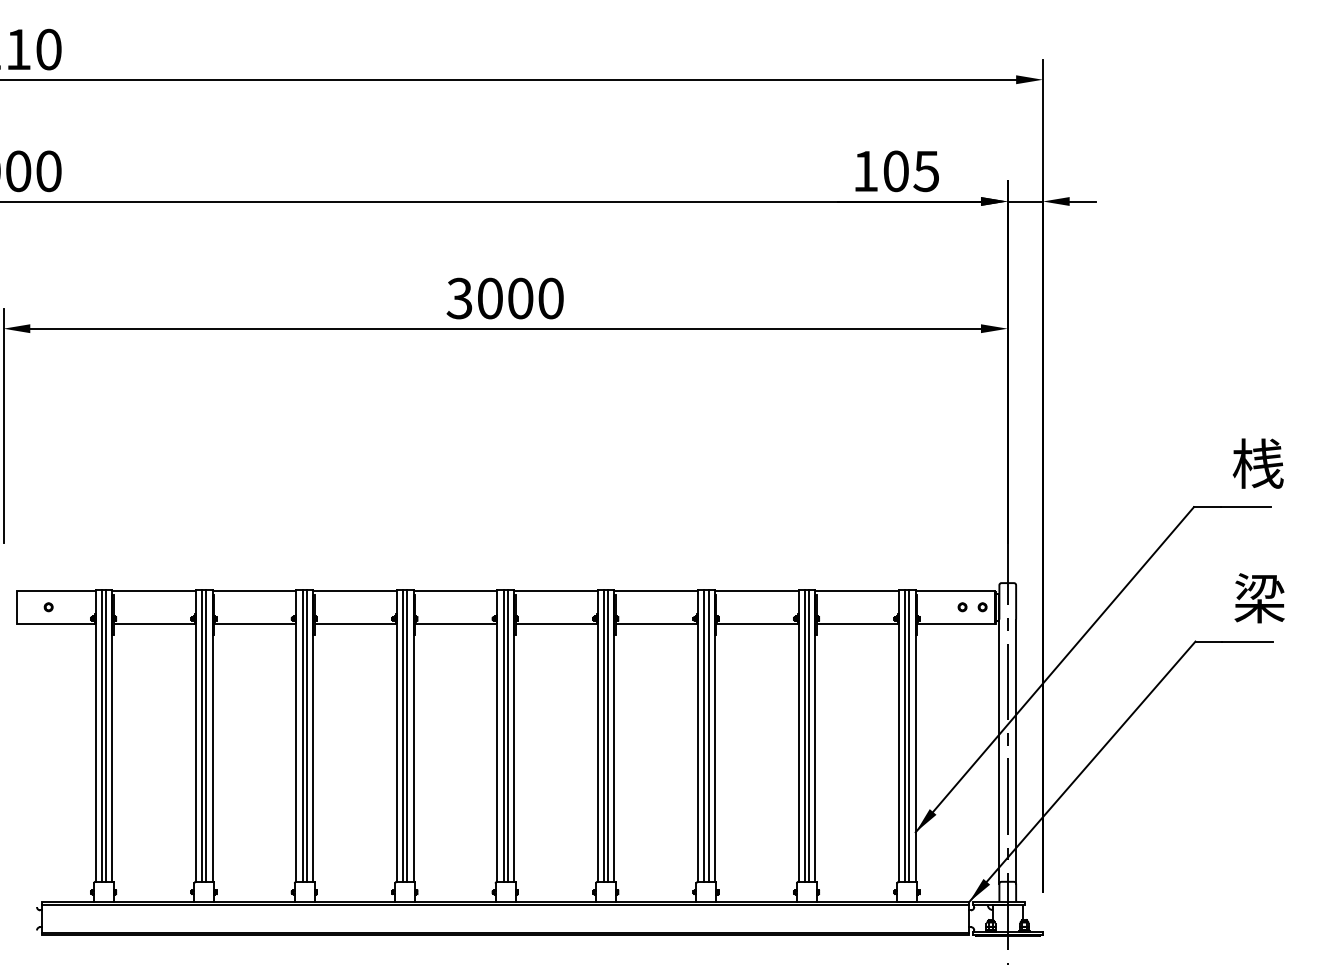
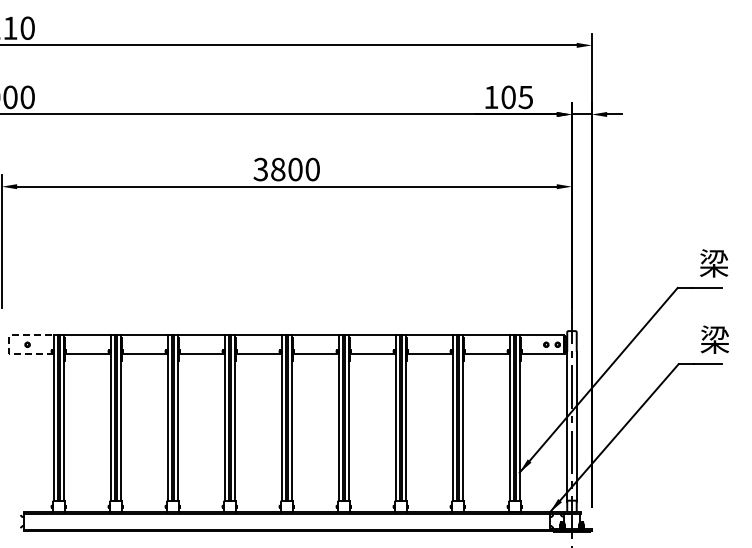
text: (490, 298) -> (278, 169), 3000 -> 3800
text: (1257, 464) -> (713, 263), 桟 -> 梁
line: (16, 606) -> (9, 344), solid -> dashed

